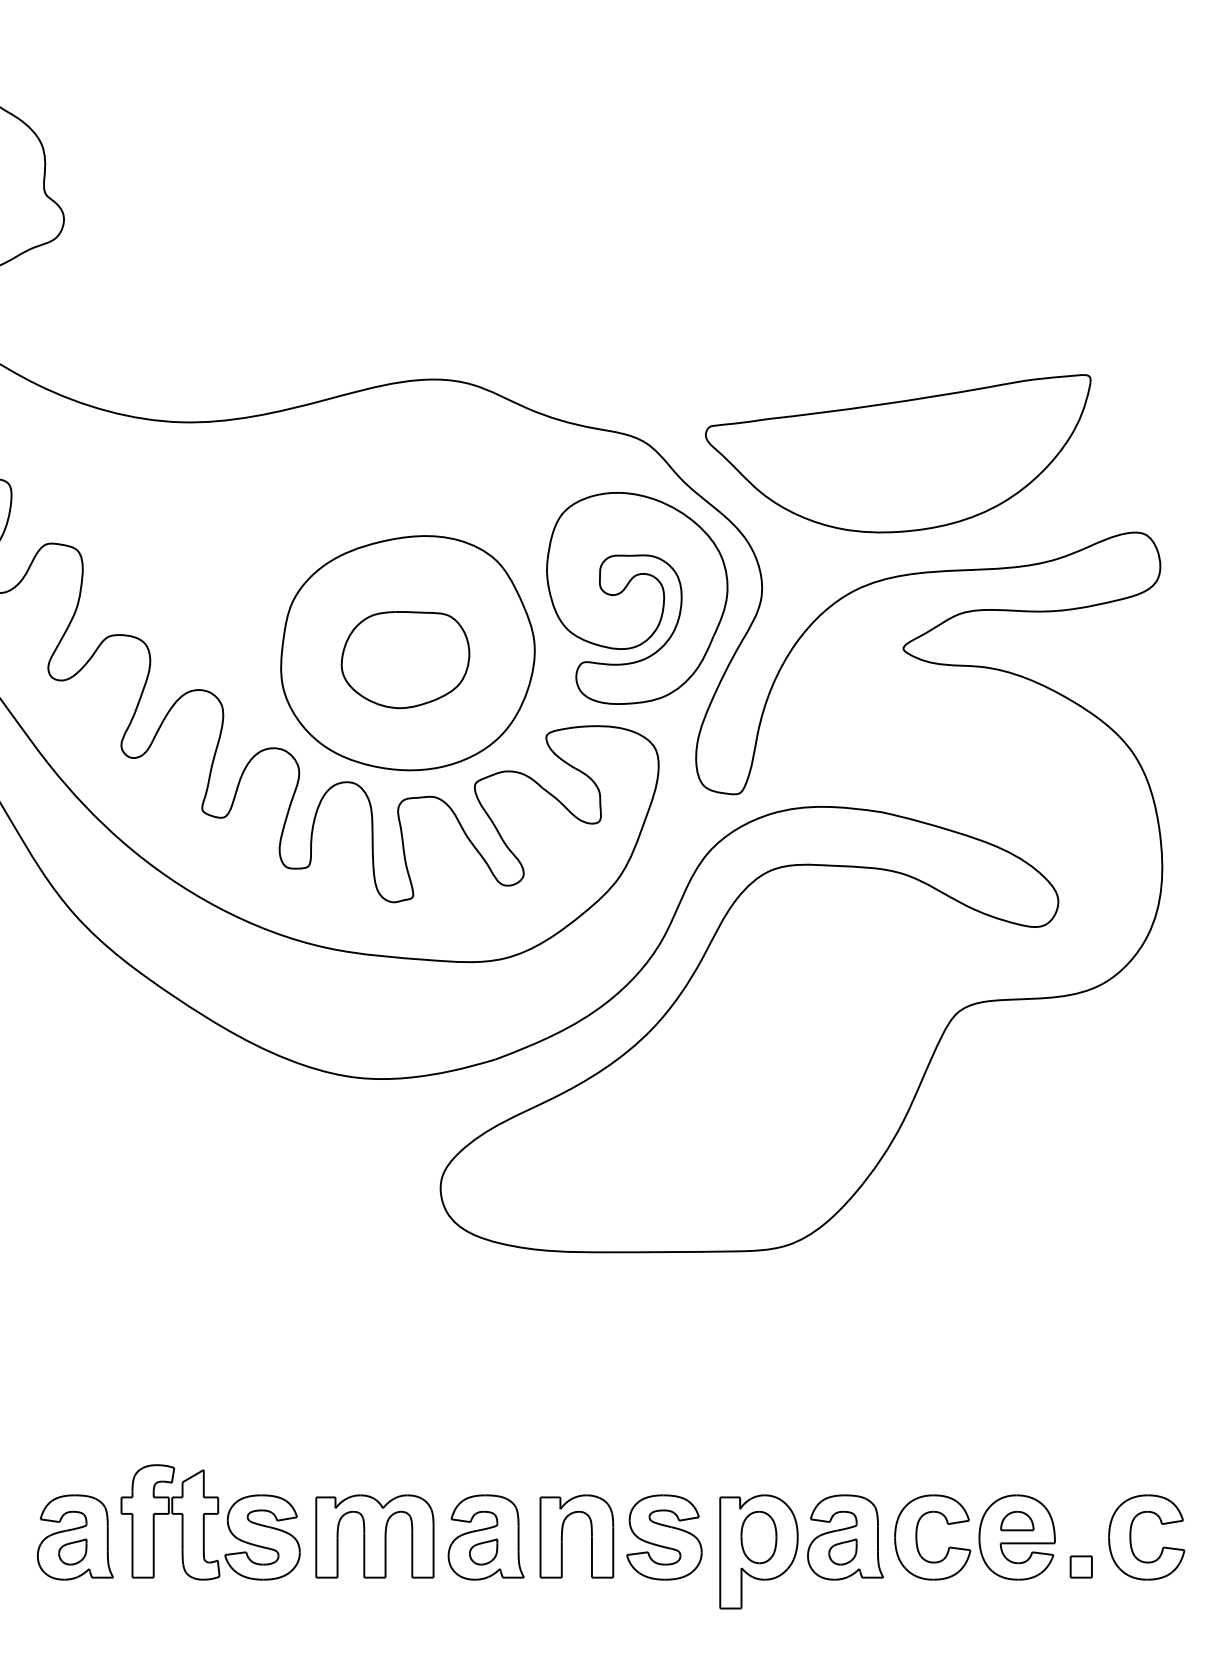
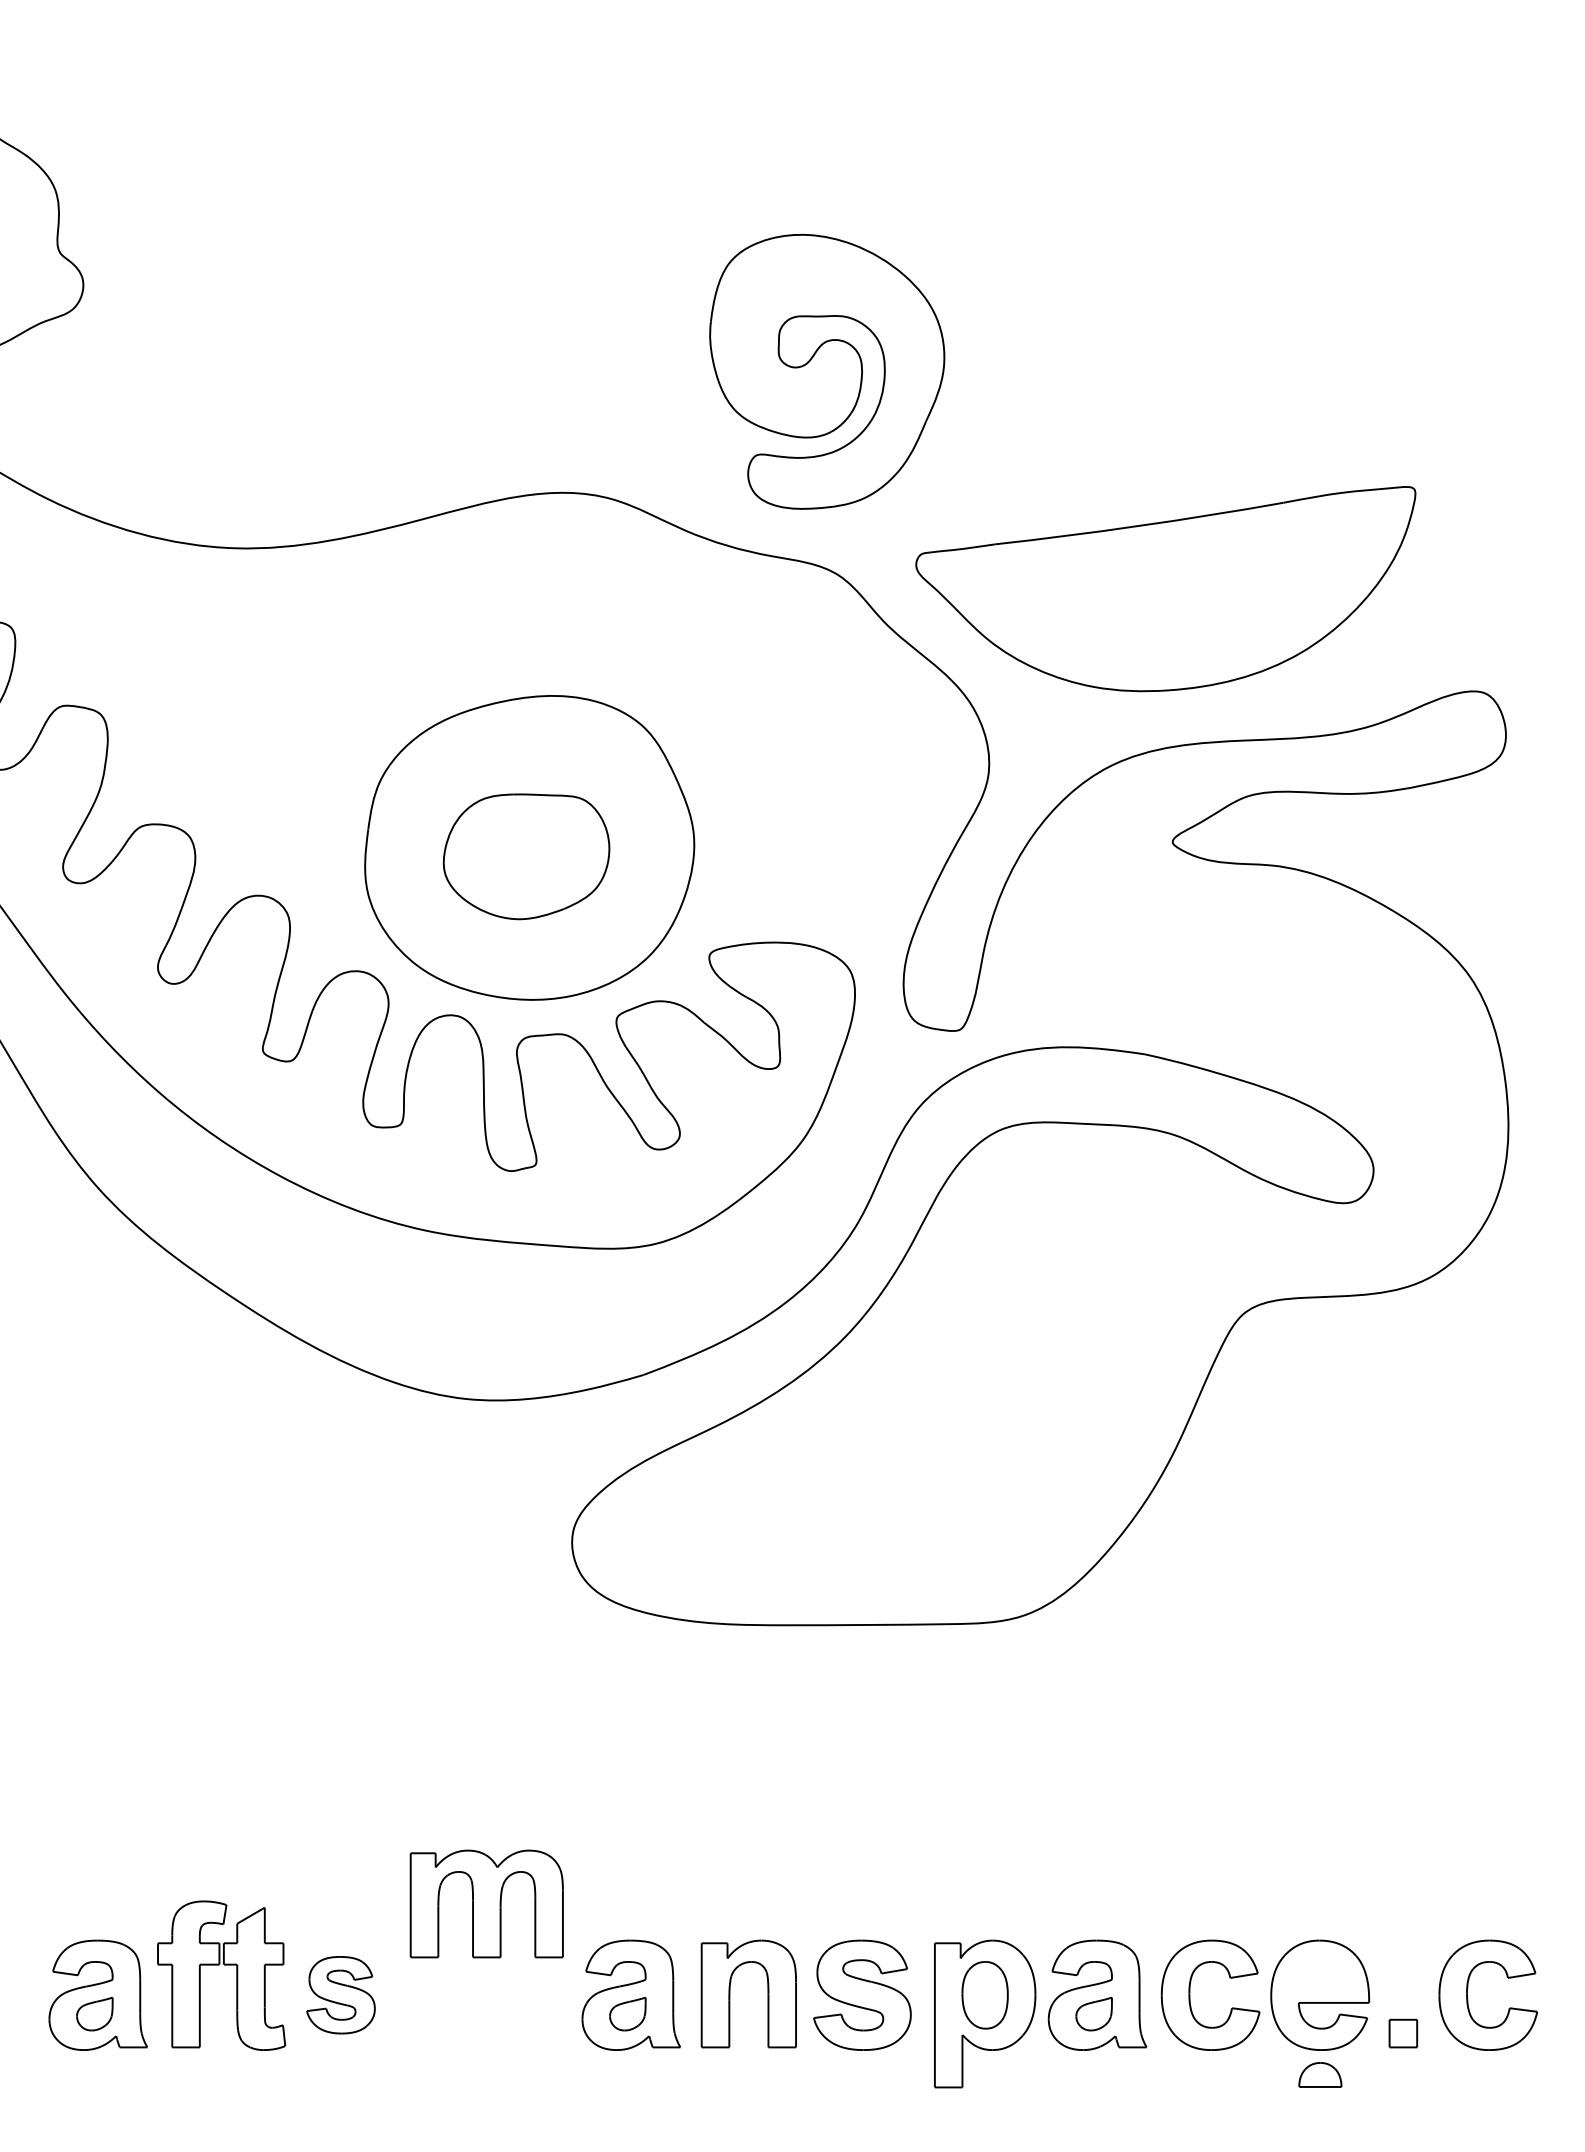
part: (637, 598) -> (827, 371), moved
part: (1017, 1520) -> (1320, 2074), moved
part: (262, 1536) -> (340, 1994), size x0.7
part: (374, 1536) -> (486, 1903), moved

